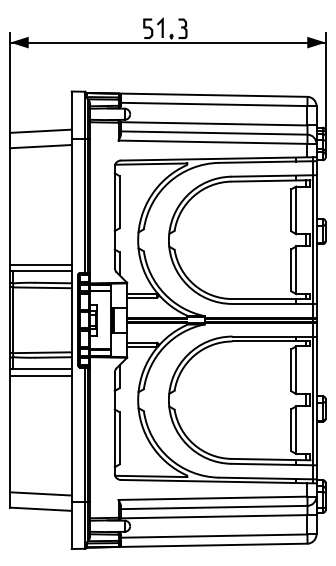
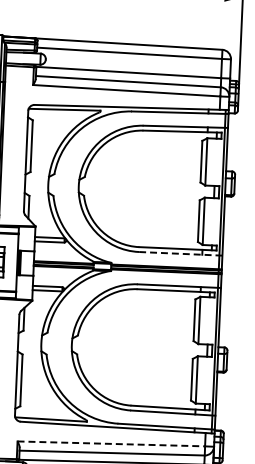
line: (274, 303) -> (180, 253), solid -> dashed
line: (213, 498) -> (111, 444), solid -> dashed

